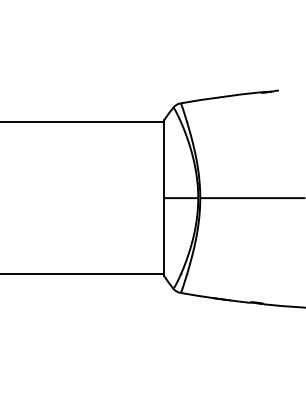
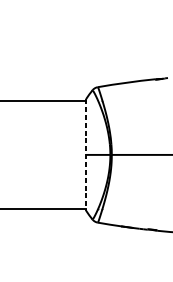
line: (164, 198) -> (86, 155), solid -> dashed

